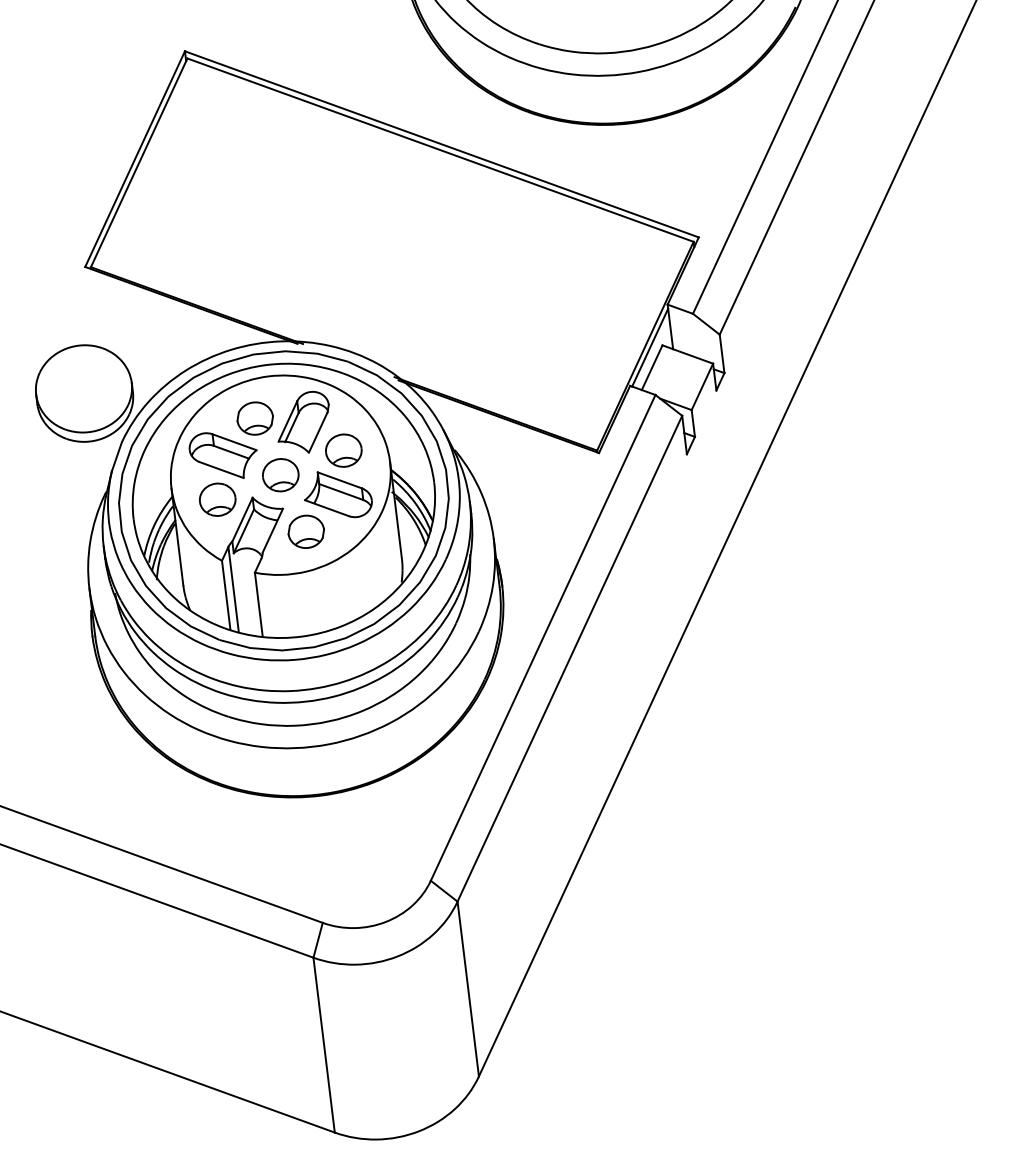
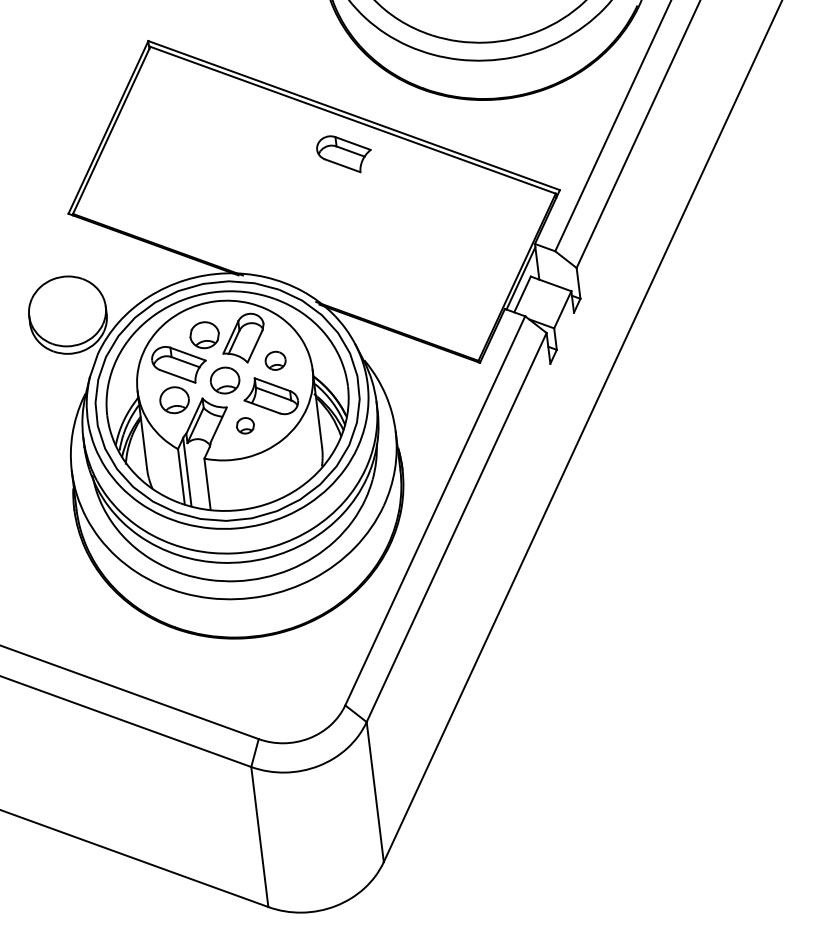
part: (428, 192) -> (343, 154), added
part: (343, 450) -> (275, 360), size x0.7
part: (305, 531) -> (244, 425), size x0.6

